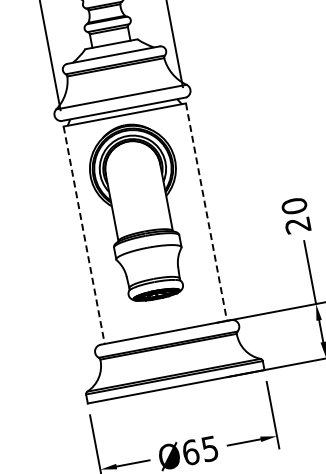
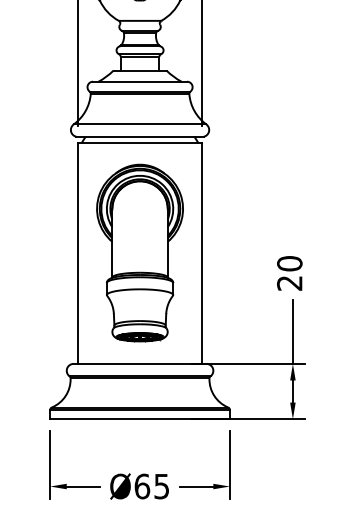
part: (140, 211) -> (139, 252), moved
line: (206, 212) -> (202, 253), dashed -> solid
line: (83, 235) -> (77, 253), dashed -> solid

